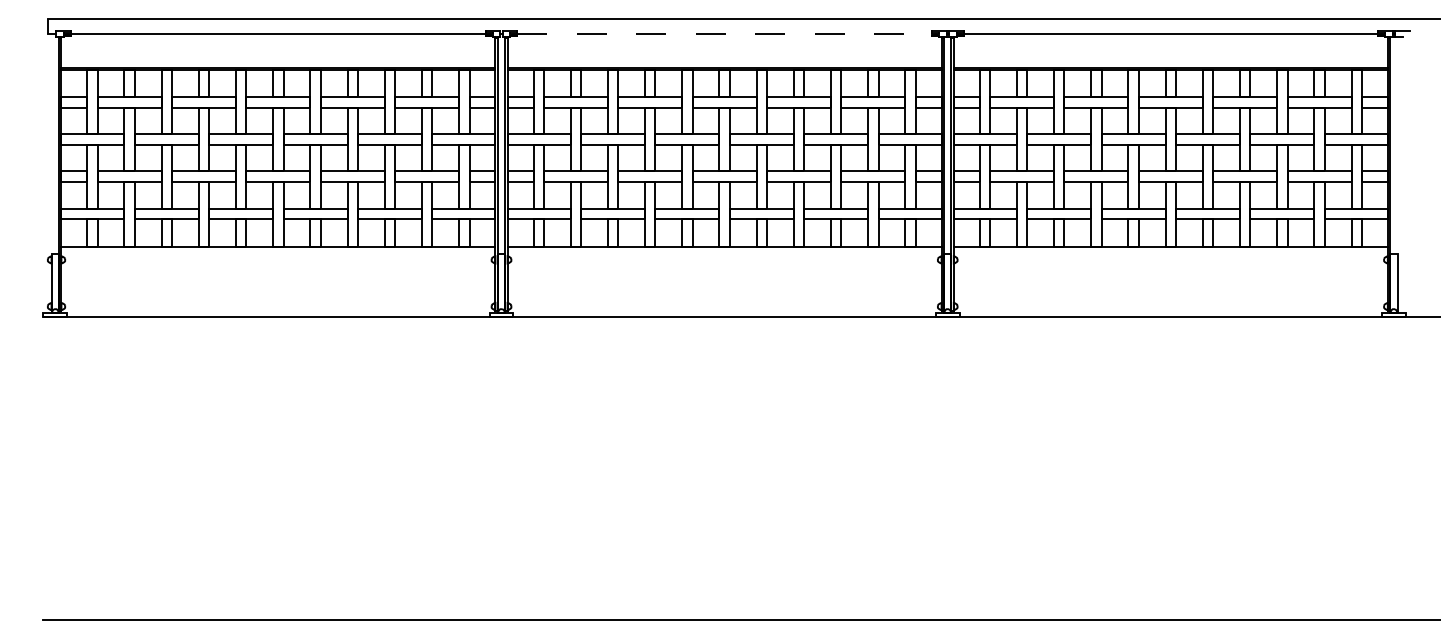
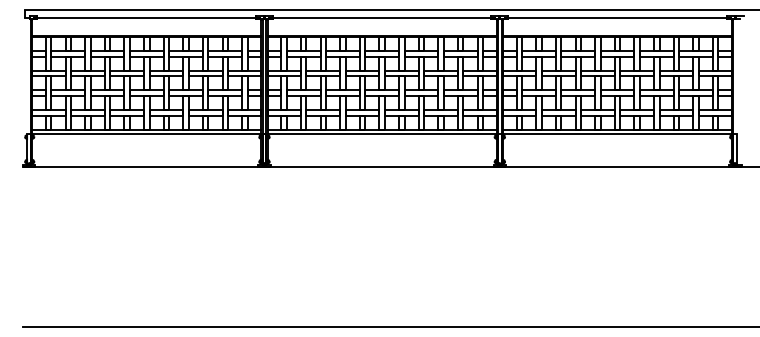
line: (725, 33) -> (382, 17), dashed -> solid
line: (277, 253) -> (146, 133), added
line: (723, 253) -> (381, 133), added
line: (1170, 253) -> (617, 133), added

